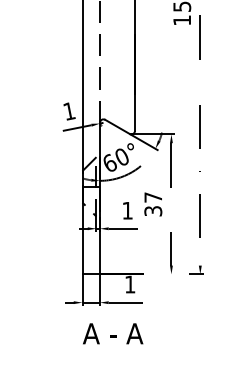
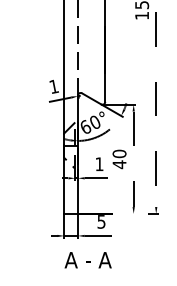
text: (153, 204) -> (119, 159), 37 -> 40
text: (130, 284) -> (101, 221), 1 -> 5

